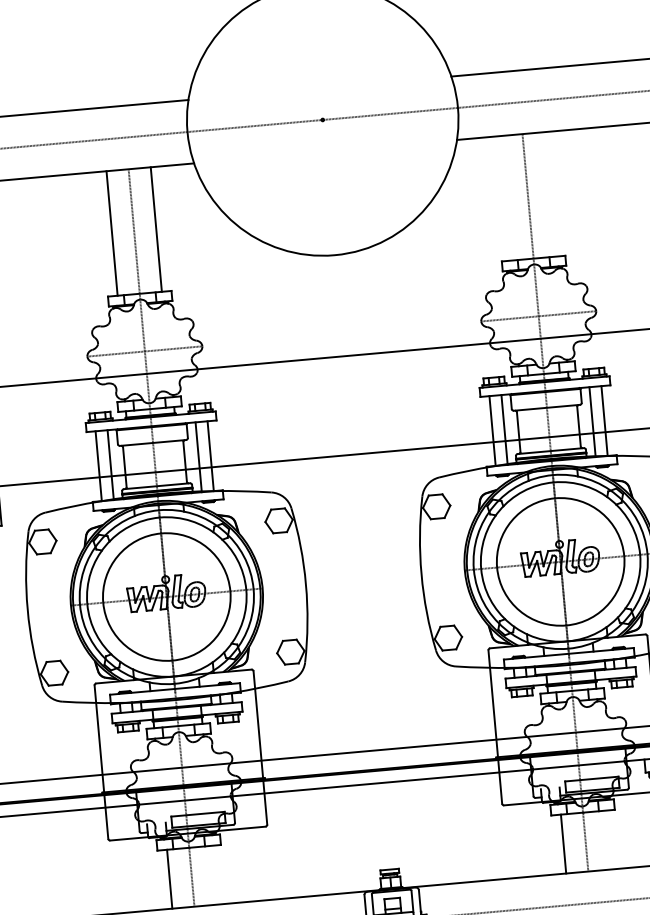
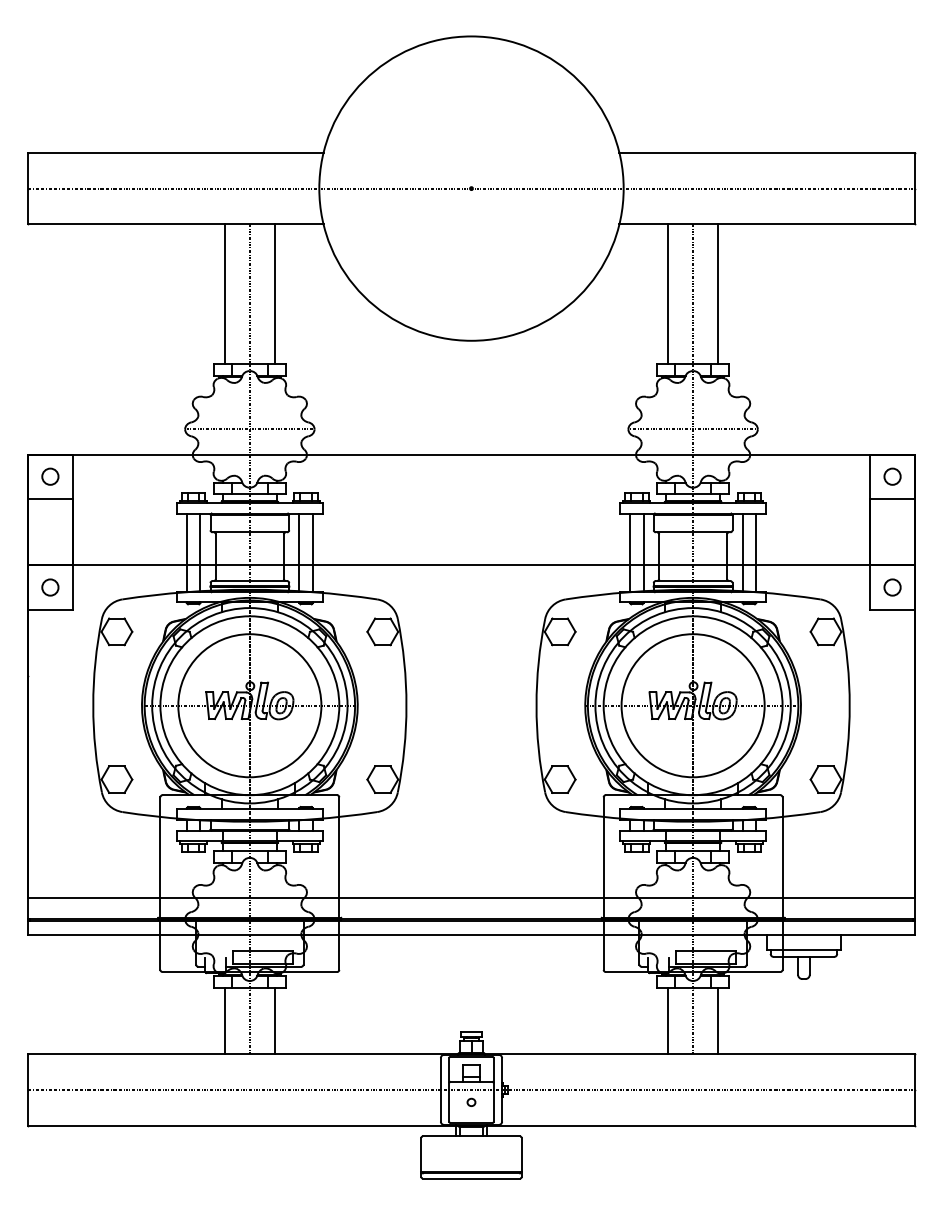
line: (550, 194) -> (718, 294), added
line: (506, 198) -> (668, 294), added
line: (608, 839) -> (718, 1020), added
line: (213, 874) -> (274, 1020), added

